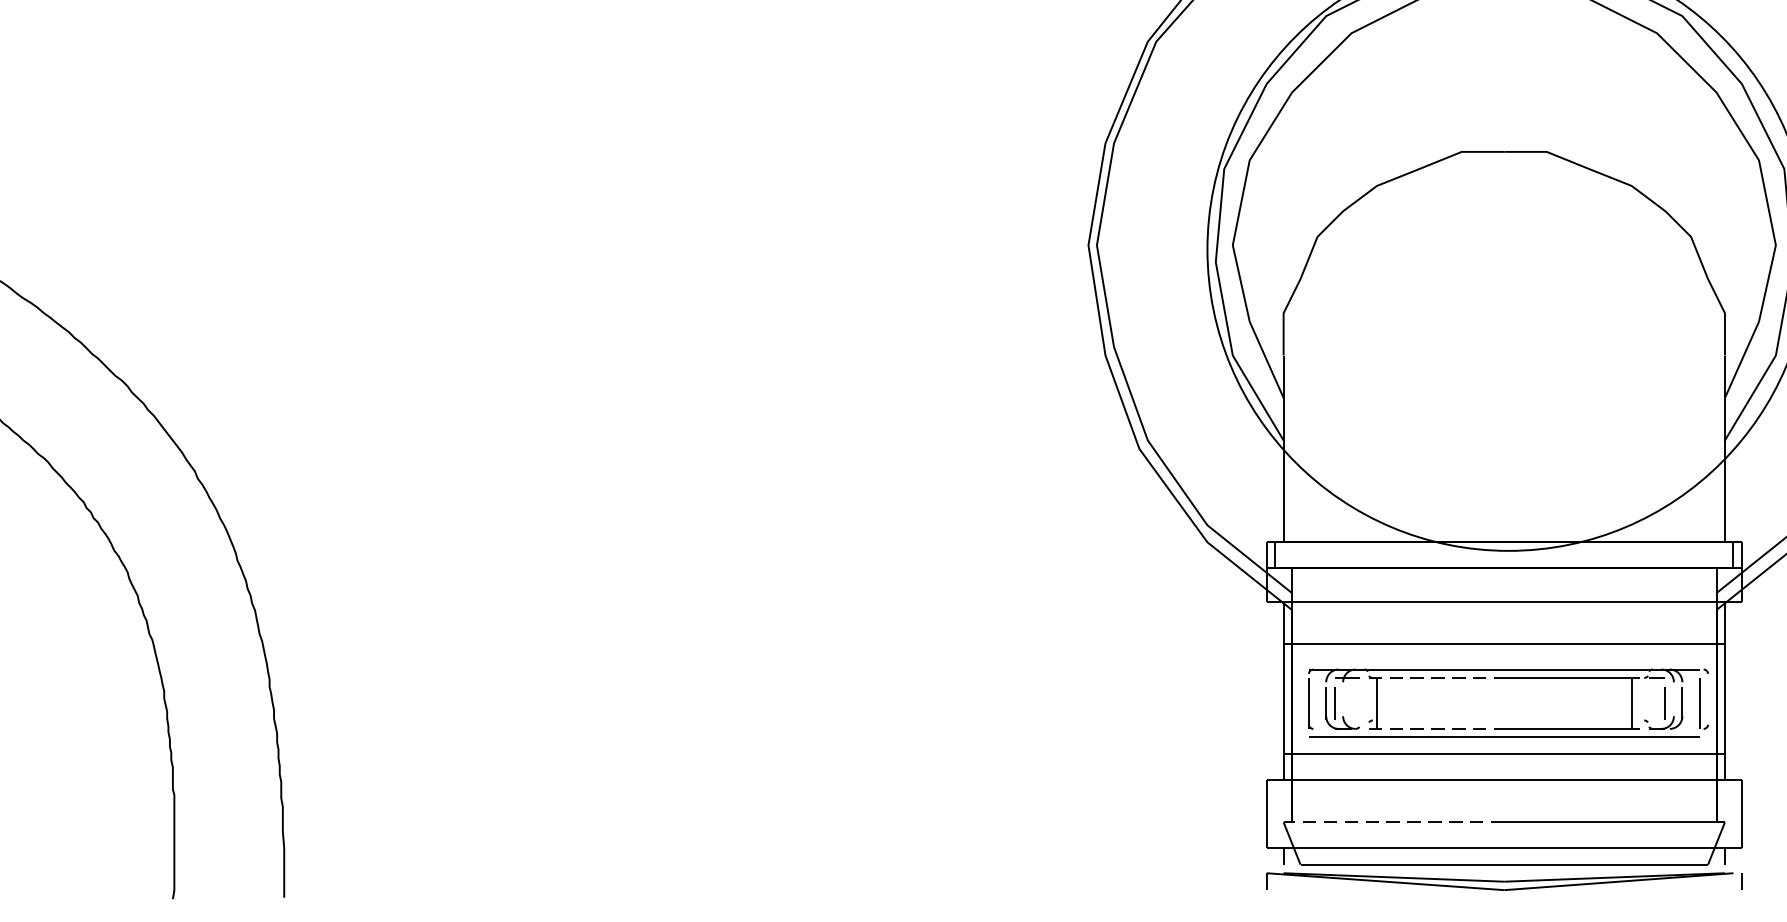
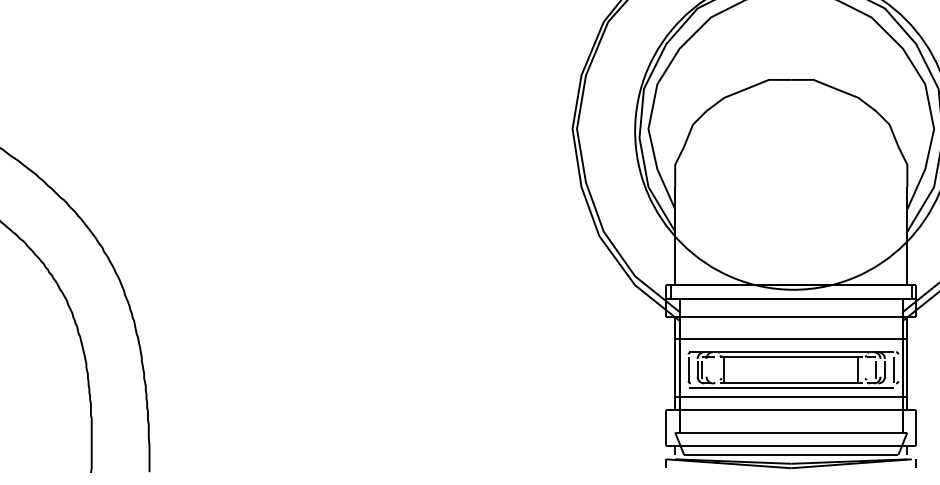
line: (1436, 677) -> (755, 356), dashed -> solid
line: (1436, 729) -> (755, 383), dashed -> solid
line: (1398, 822) -> (735, 432), dashed -> solid

